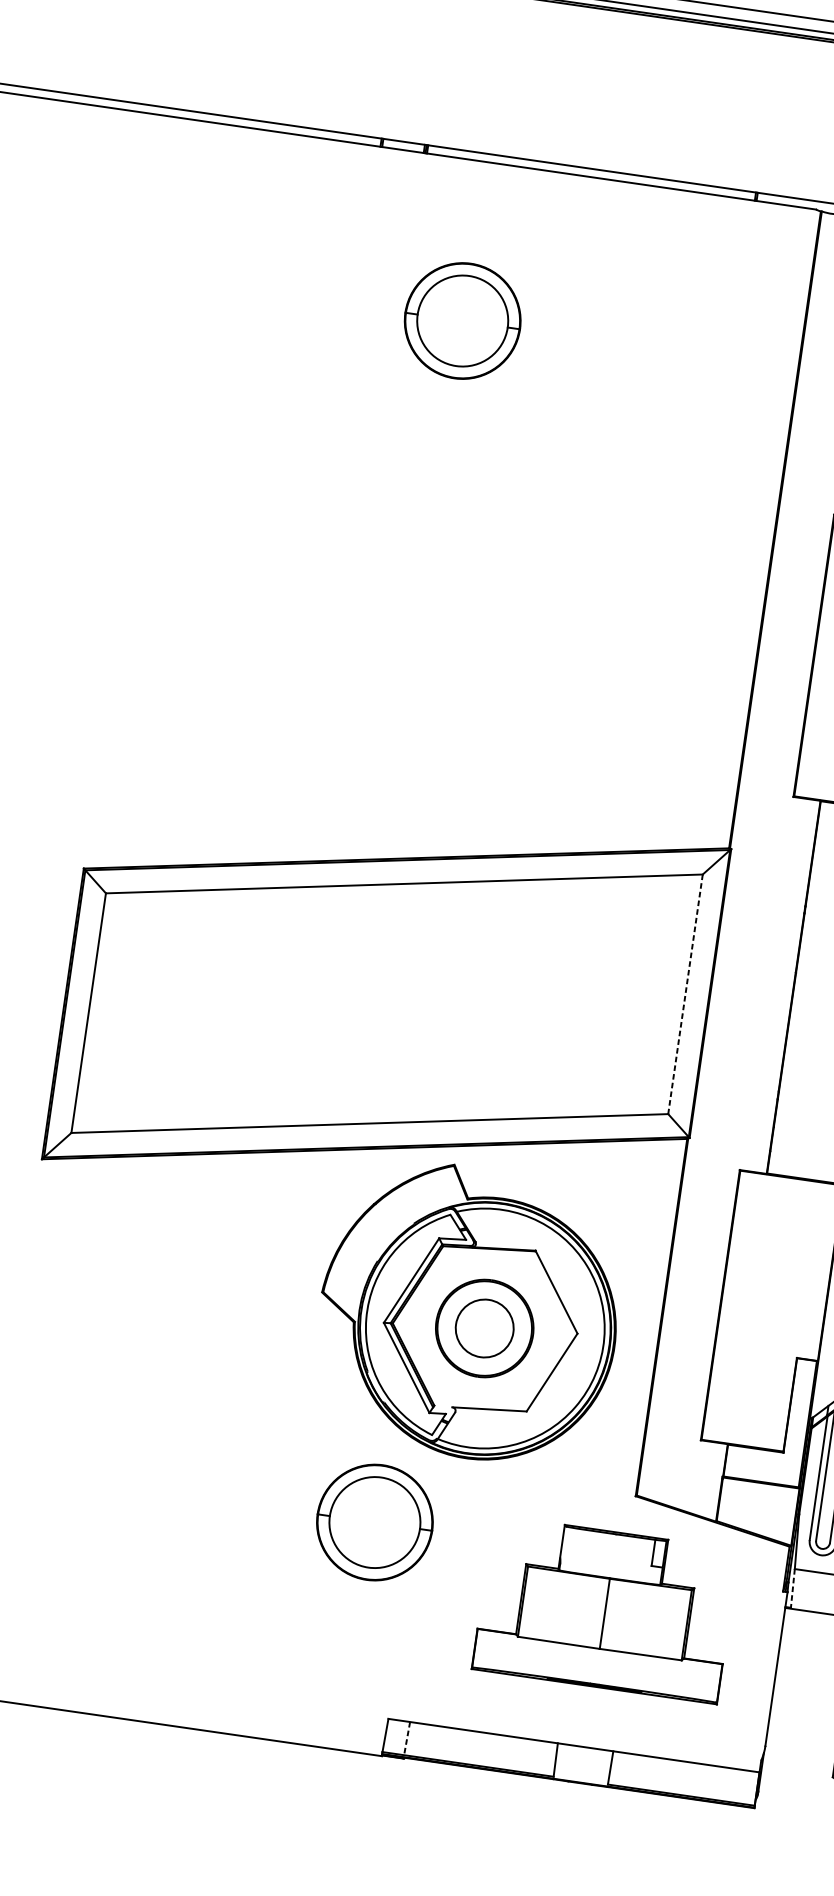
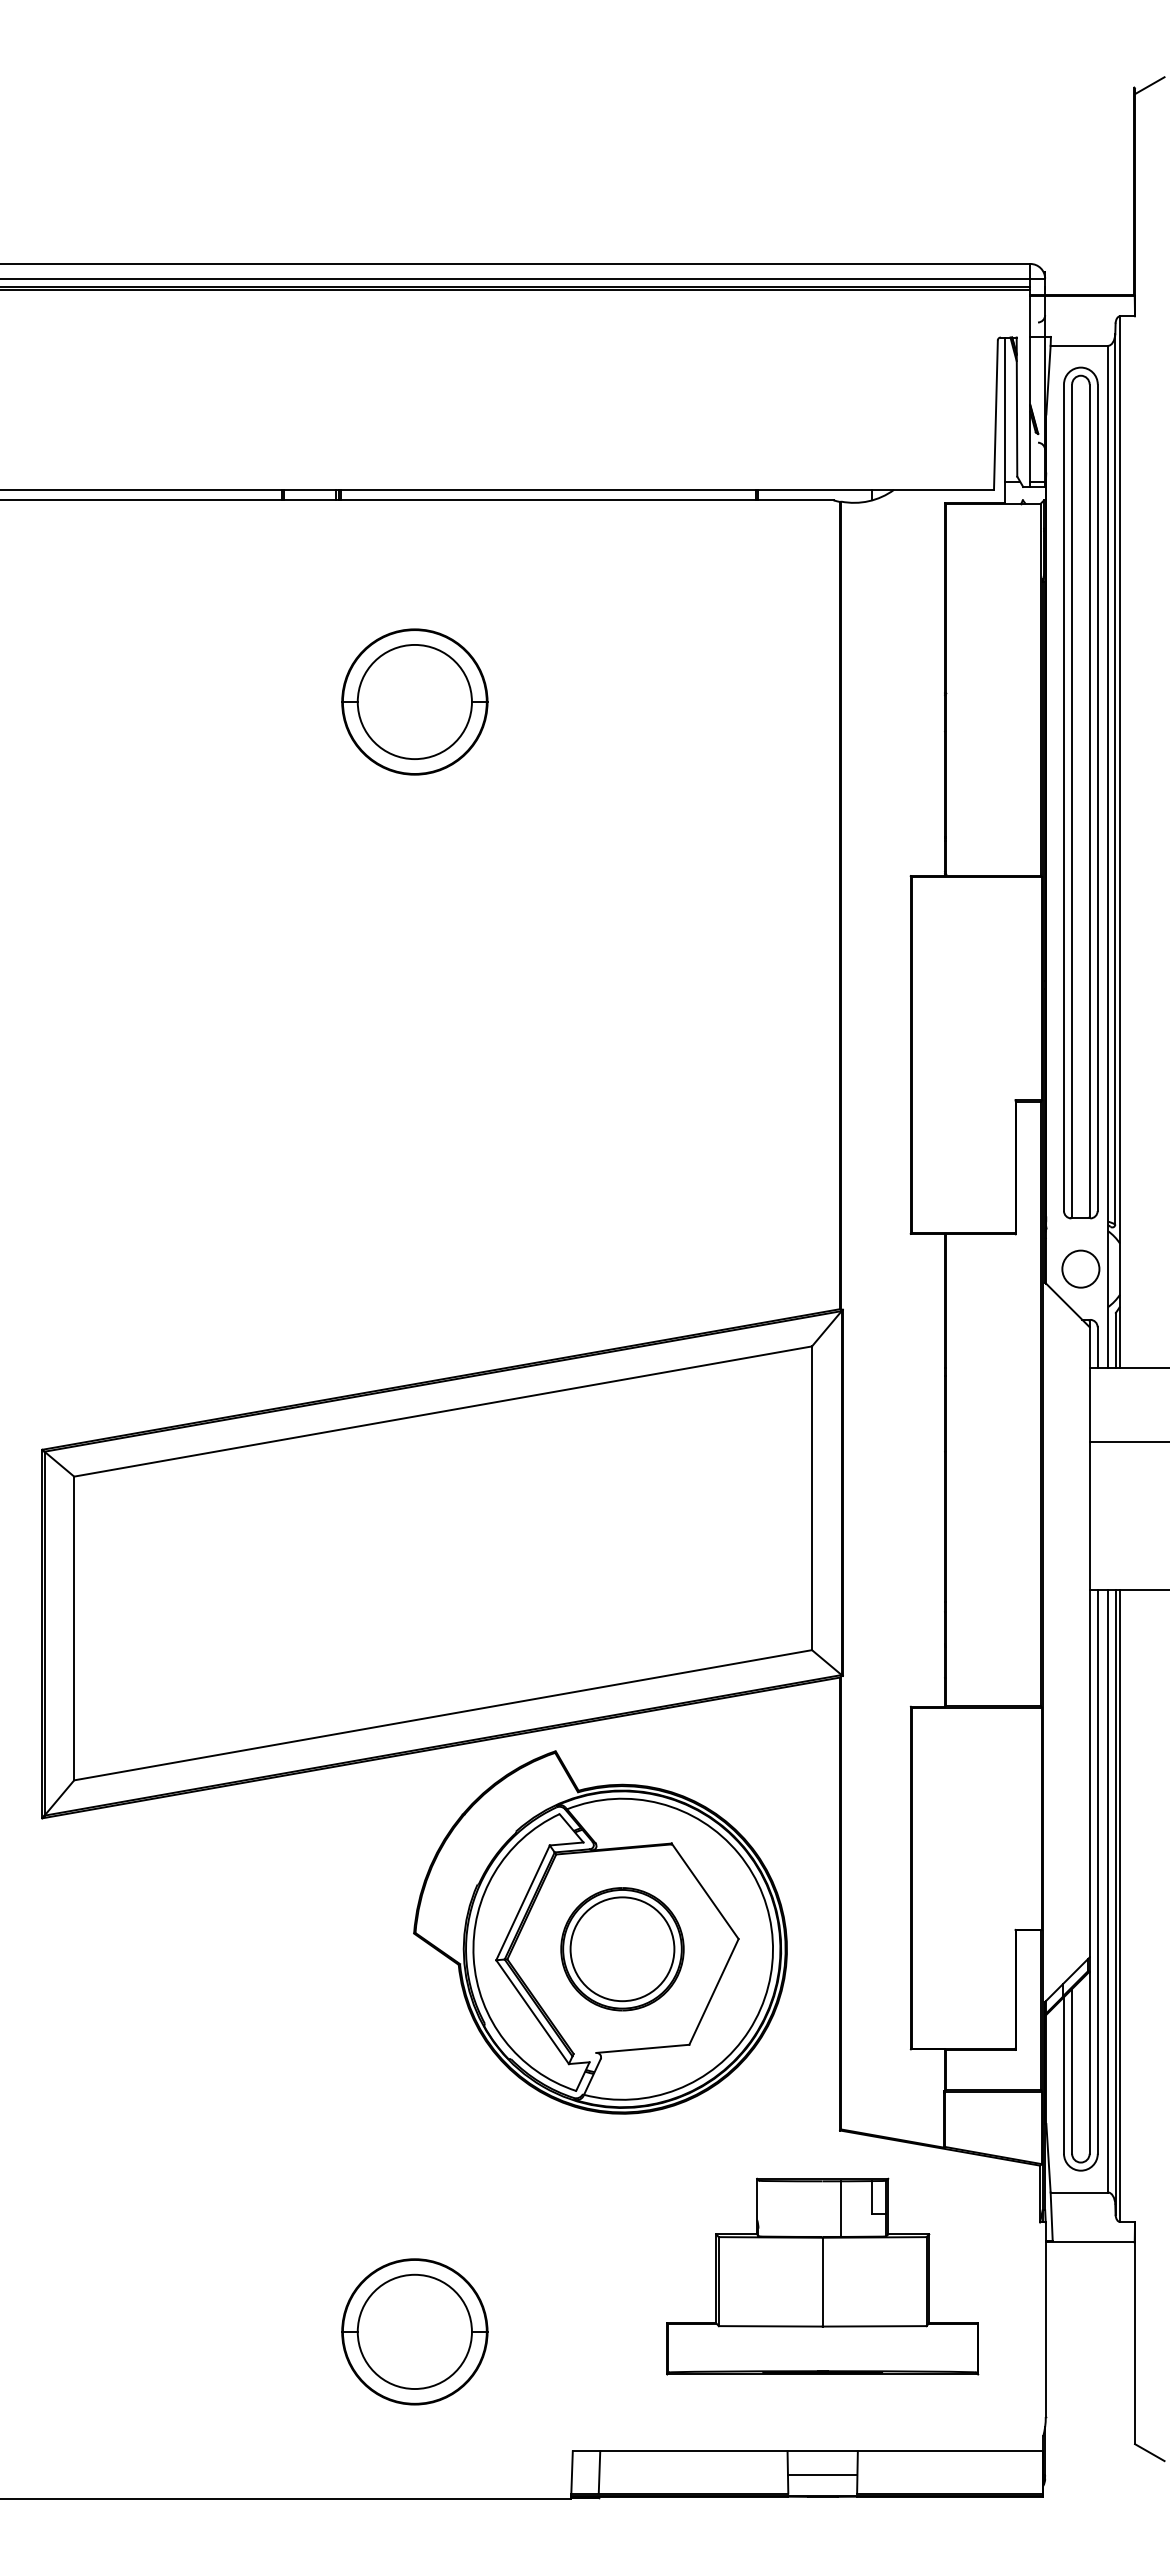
line: (685, 994) -> (812, 1498), dashed -> solid
circle: (484, 1328) -> (622, 1949), size x1.43
part: (374, 1522) -> (414, 2331), moved
line: (628, 1557) -> (841, 2208), added
line: (792, 1588) -> (1051, 2217), dashed -> solid
line: (407, 1738) -> (599, 2472), dashed -> solid
line: (582, 1765) -> (822, 2474), added

